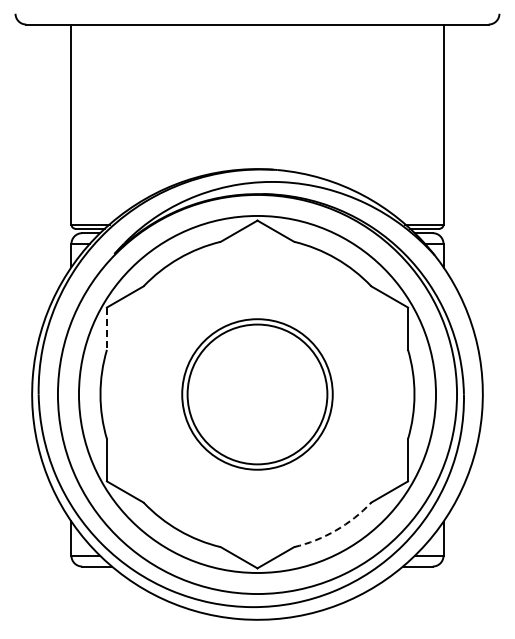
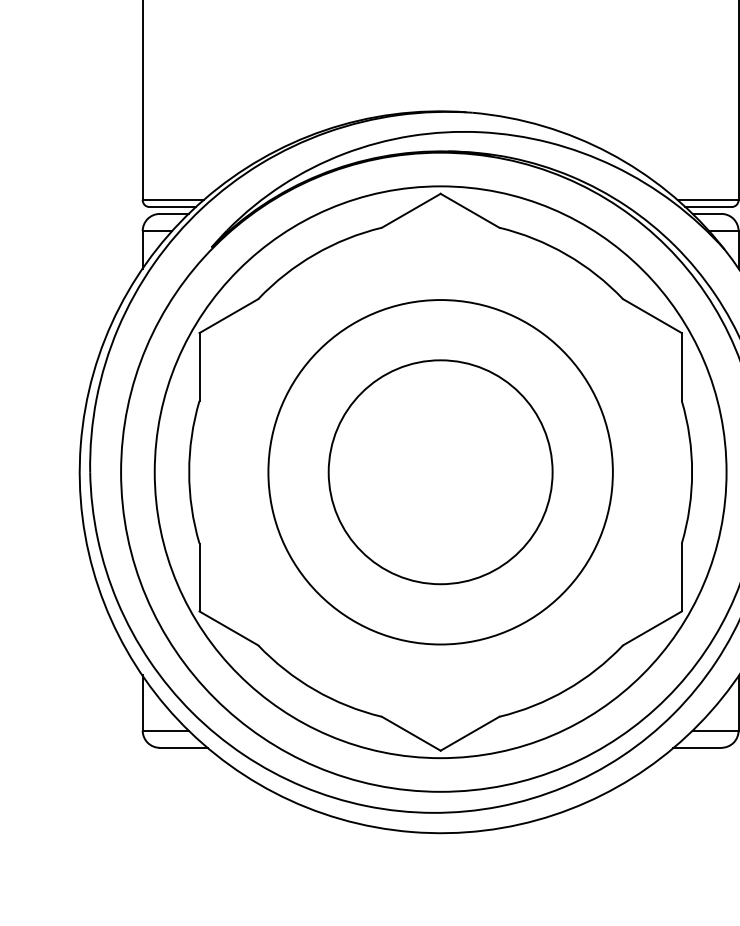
line: (106, 329) -> (198, 368), dashed -> solid
circle: (257, 394) -> (440, 472), size x1.43
arc: (336, 530) -> (567, 690), dashed -> solid

